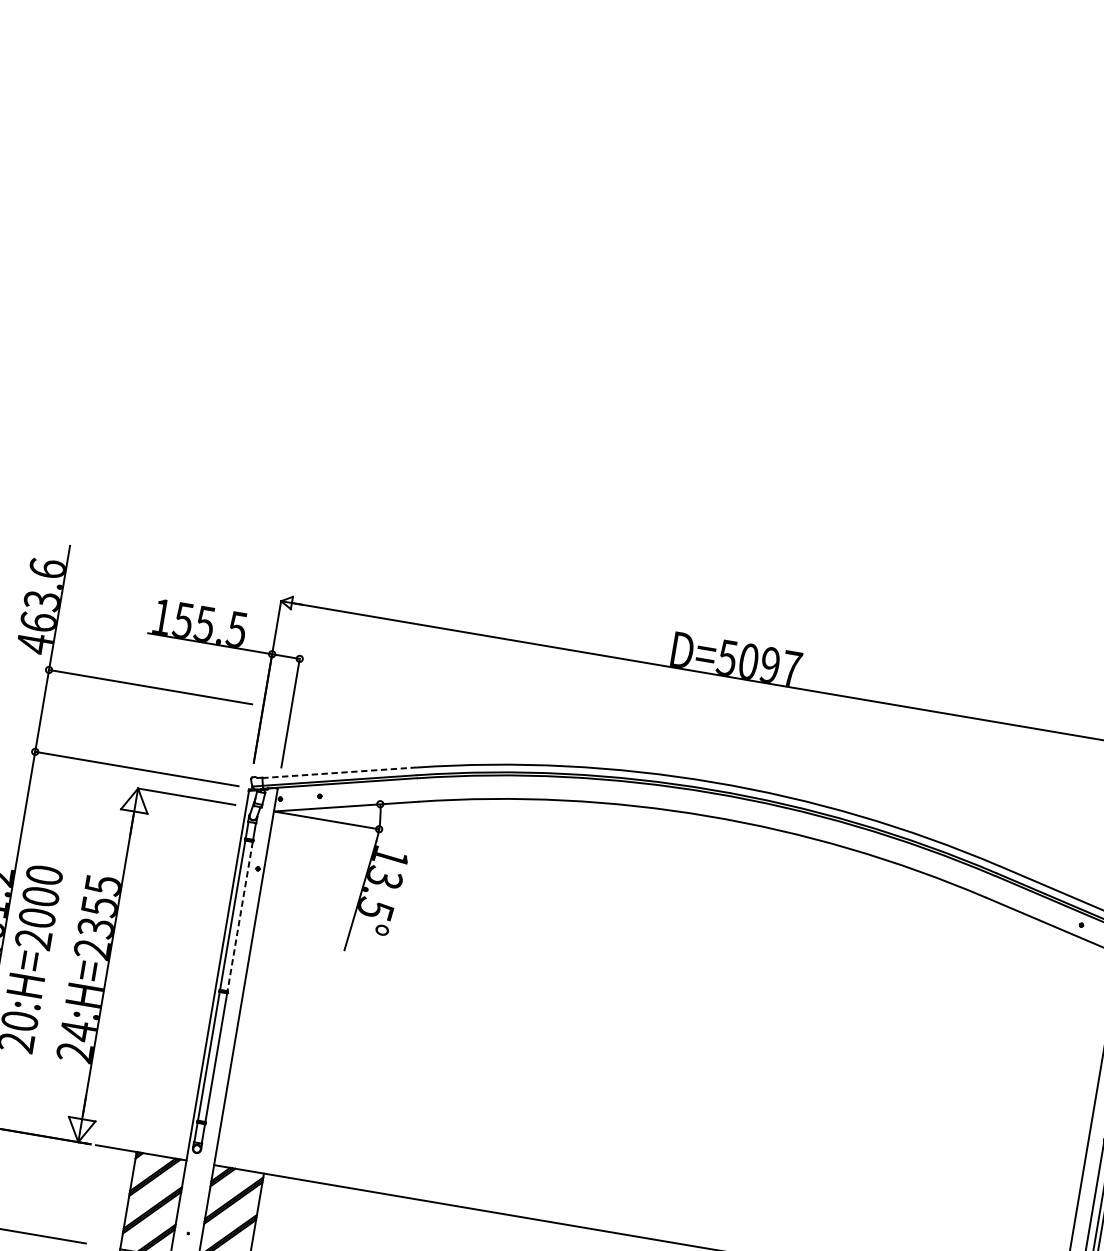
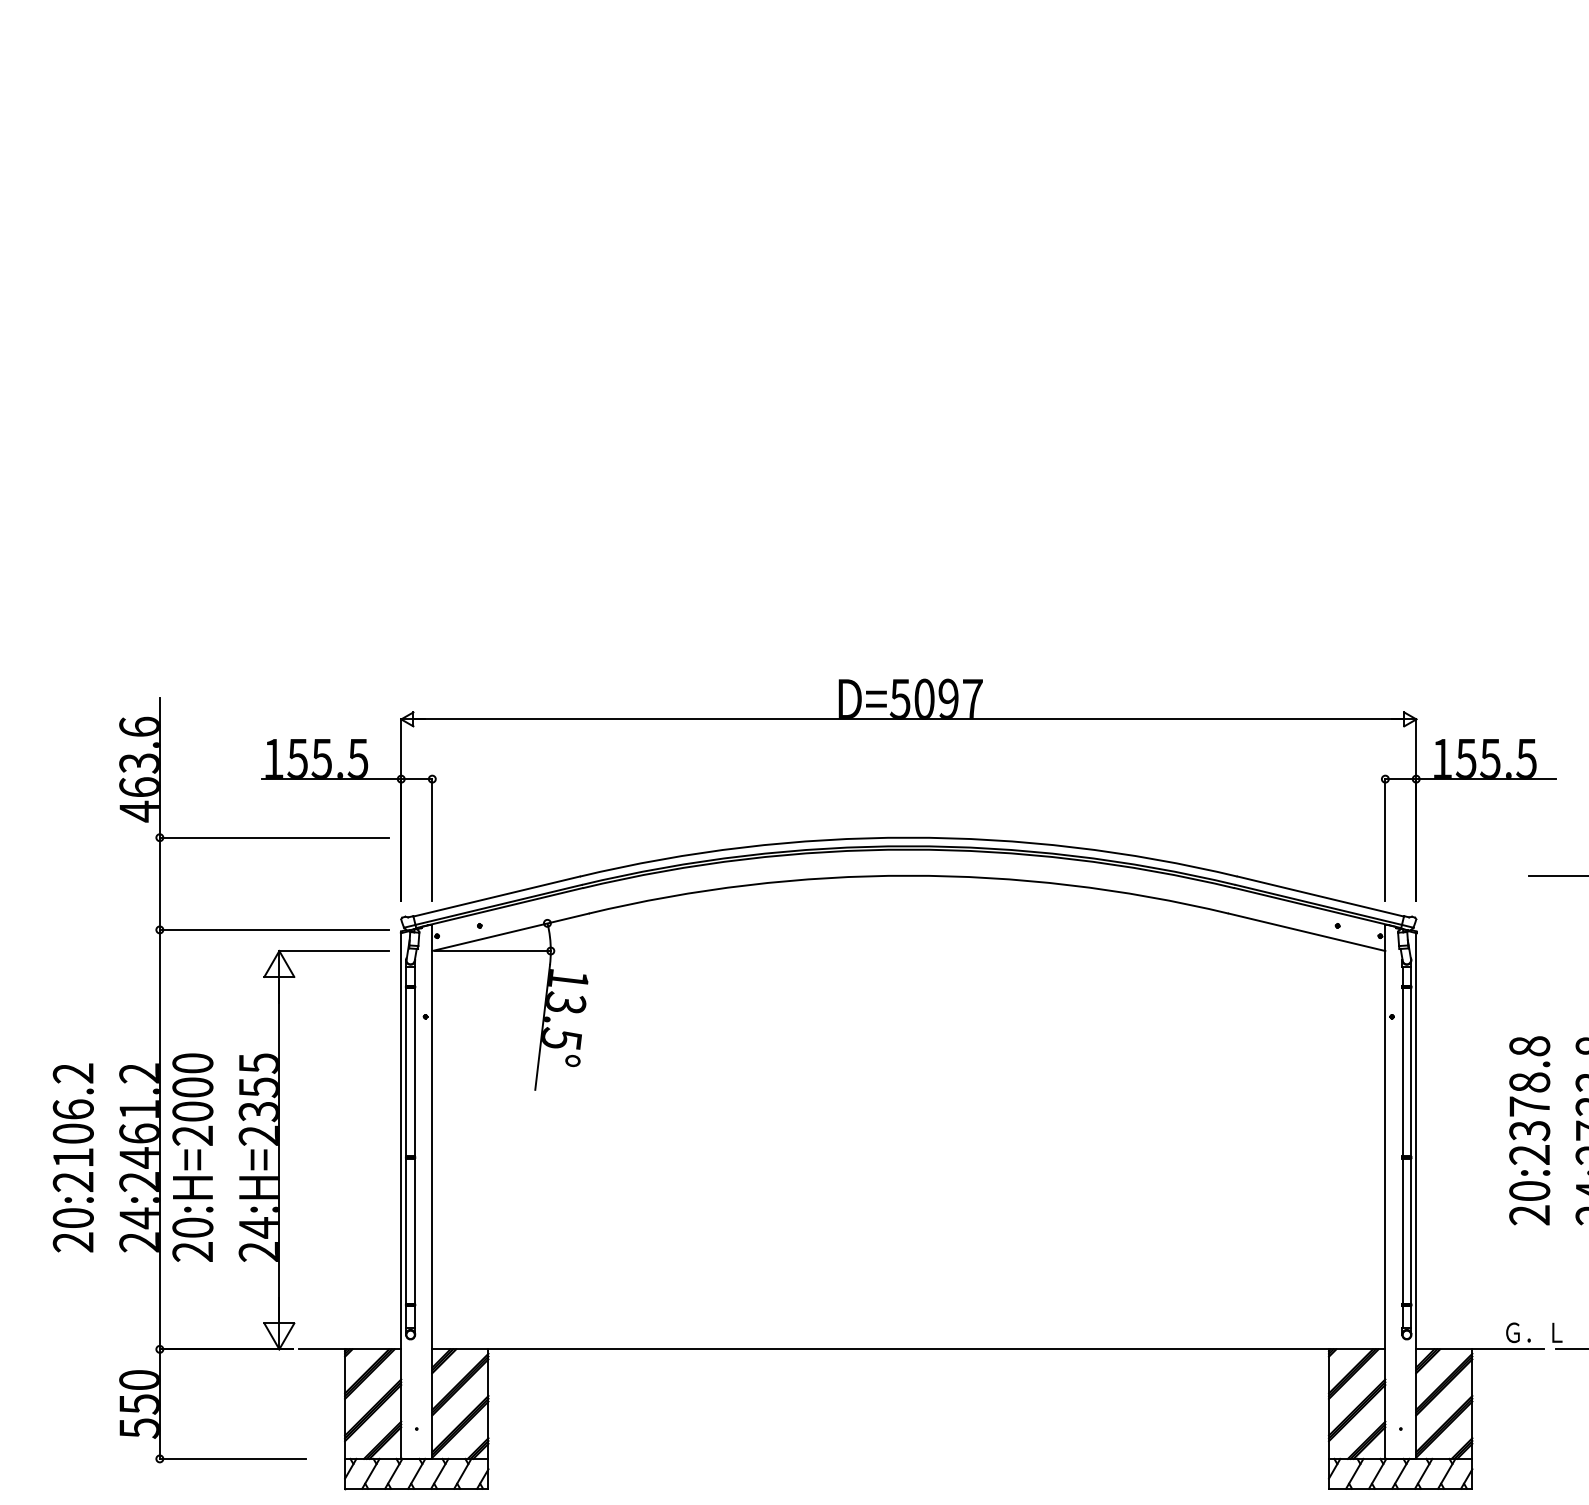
line: (339, 772) -> (496, 896), dashed -> solid
line: (239, 916) -> (414, 1072), dashed -> solid

